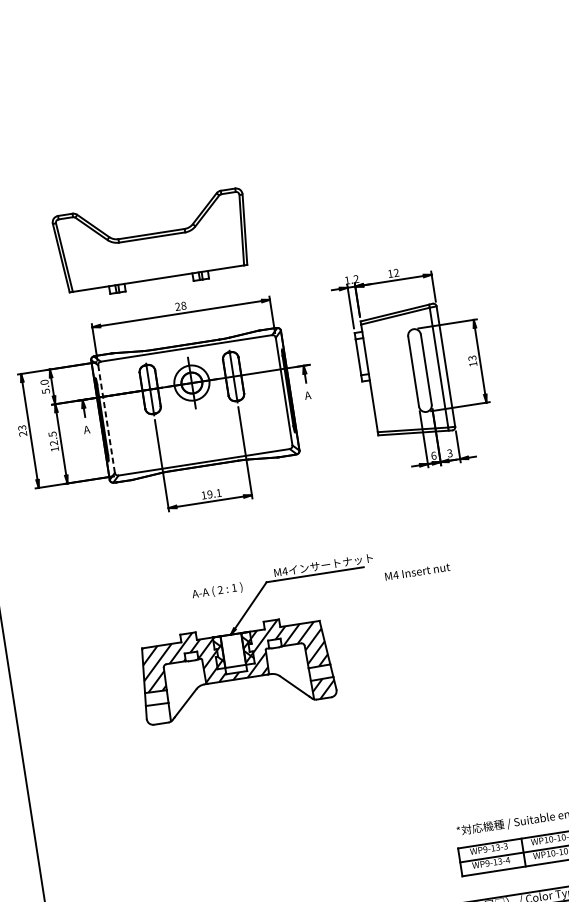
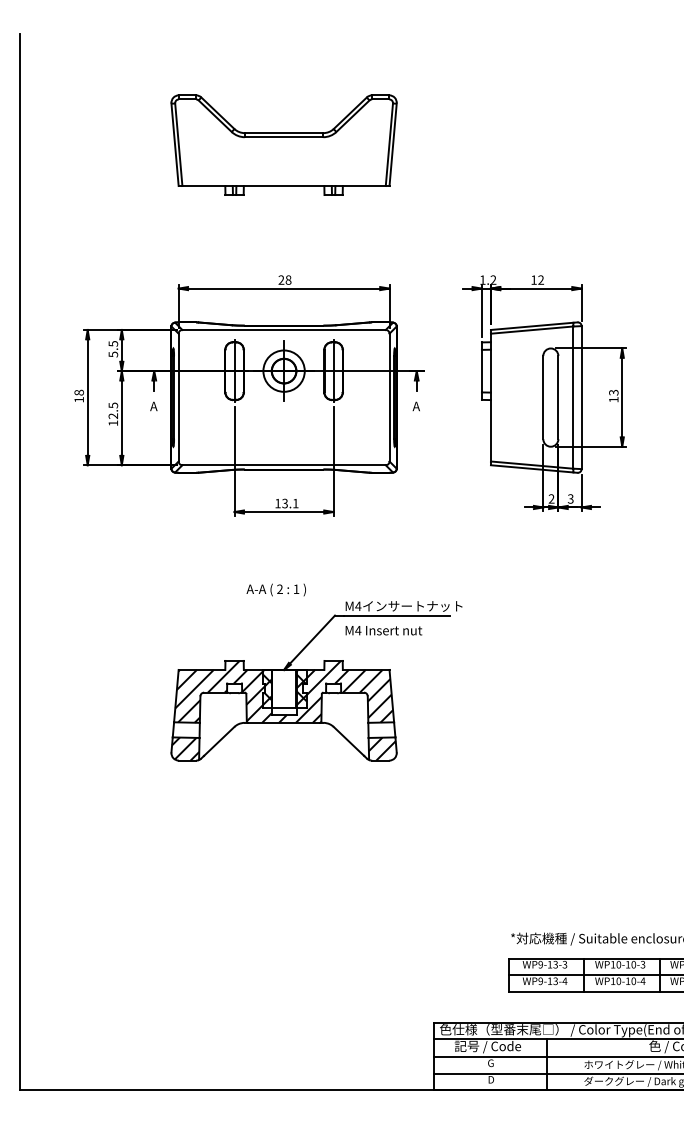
part: (152, 243) -> (283, 144), moved
text: (43, 382) -> (112, 343), 5.0 -> 5.5
line: (106, 419) -> (178, 397), dashed -> solid
text: (21, 430) -> (78, 395), 23 -> 18
text: (433, 455) -> (551, 498), 6 -> 2
text: (209, 494) -> (284, 503), 19.1 -> 13.1
text: (417, 571) -> (383, 630), moved
text: (216, 590) -> (275, 589), moved
hatch: (158, 713) -> (185, 748), added

